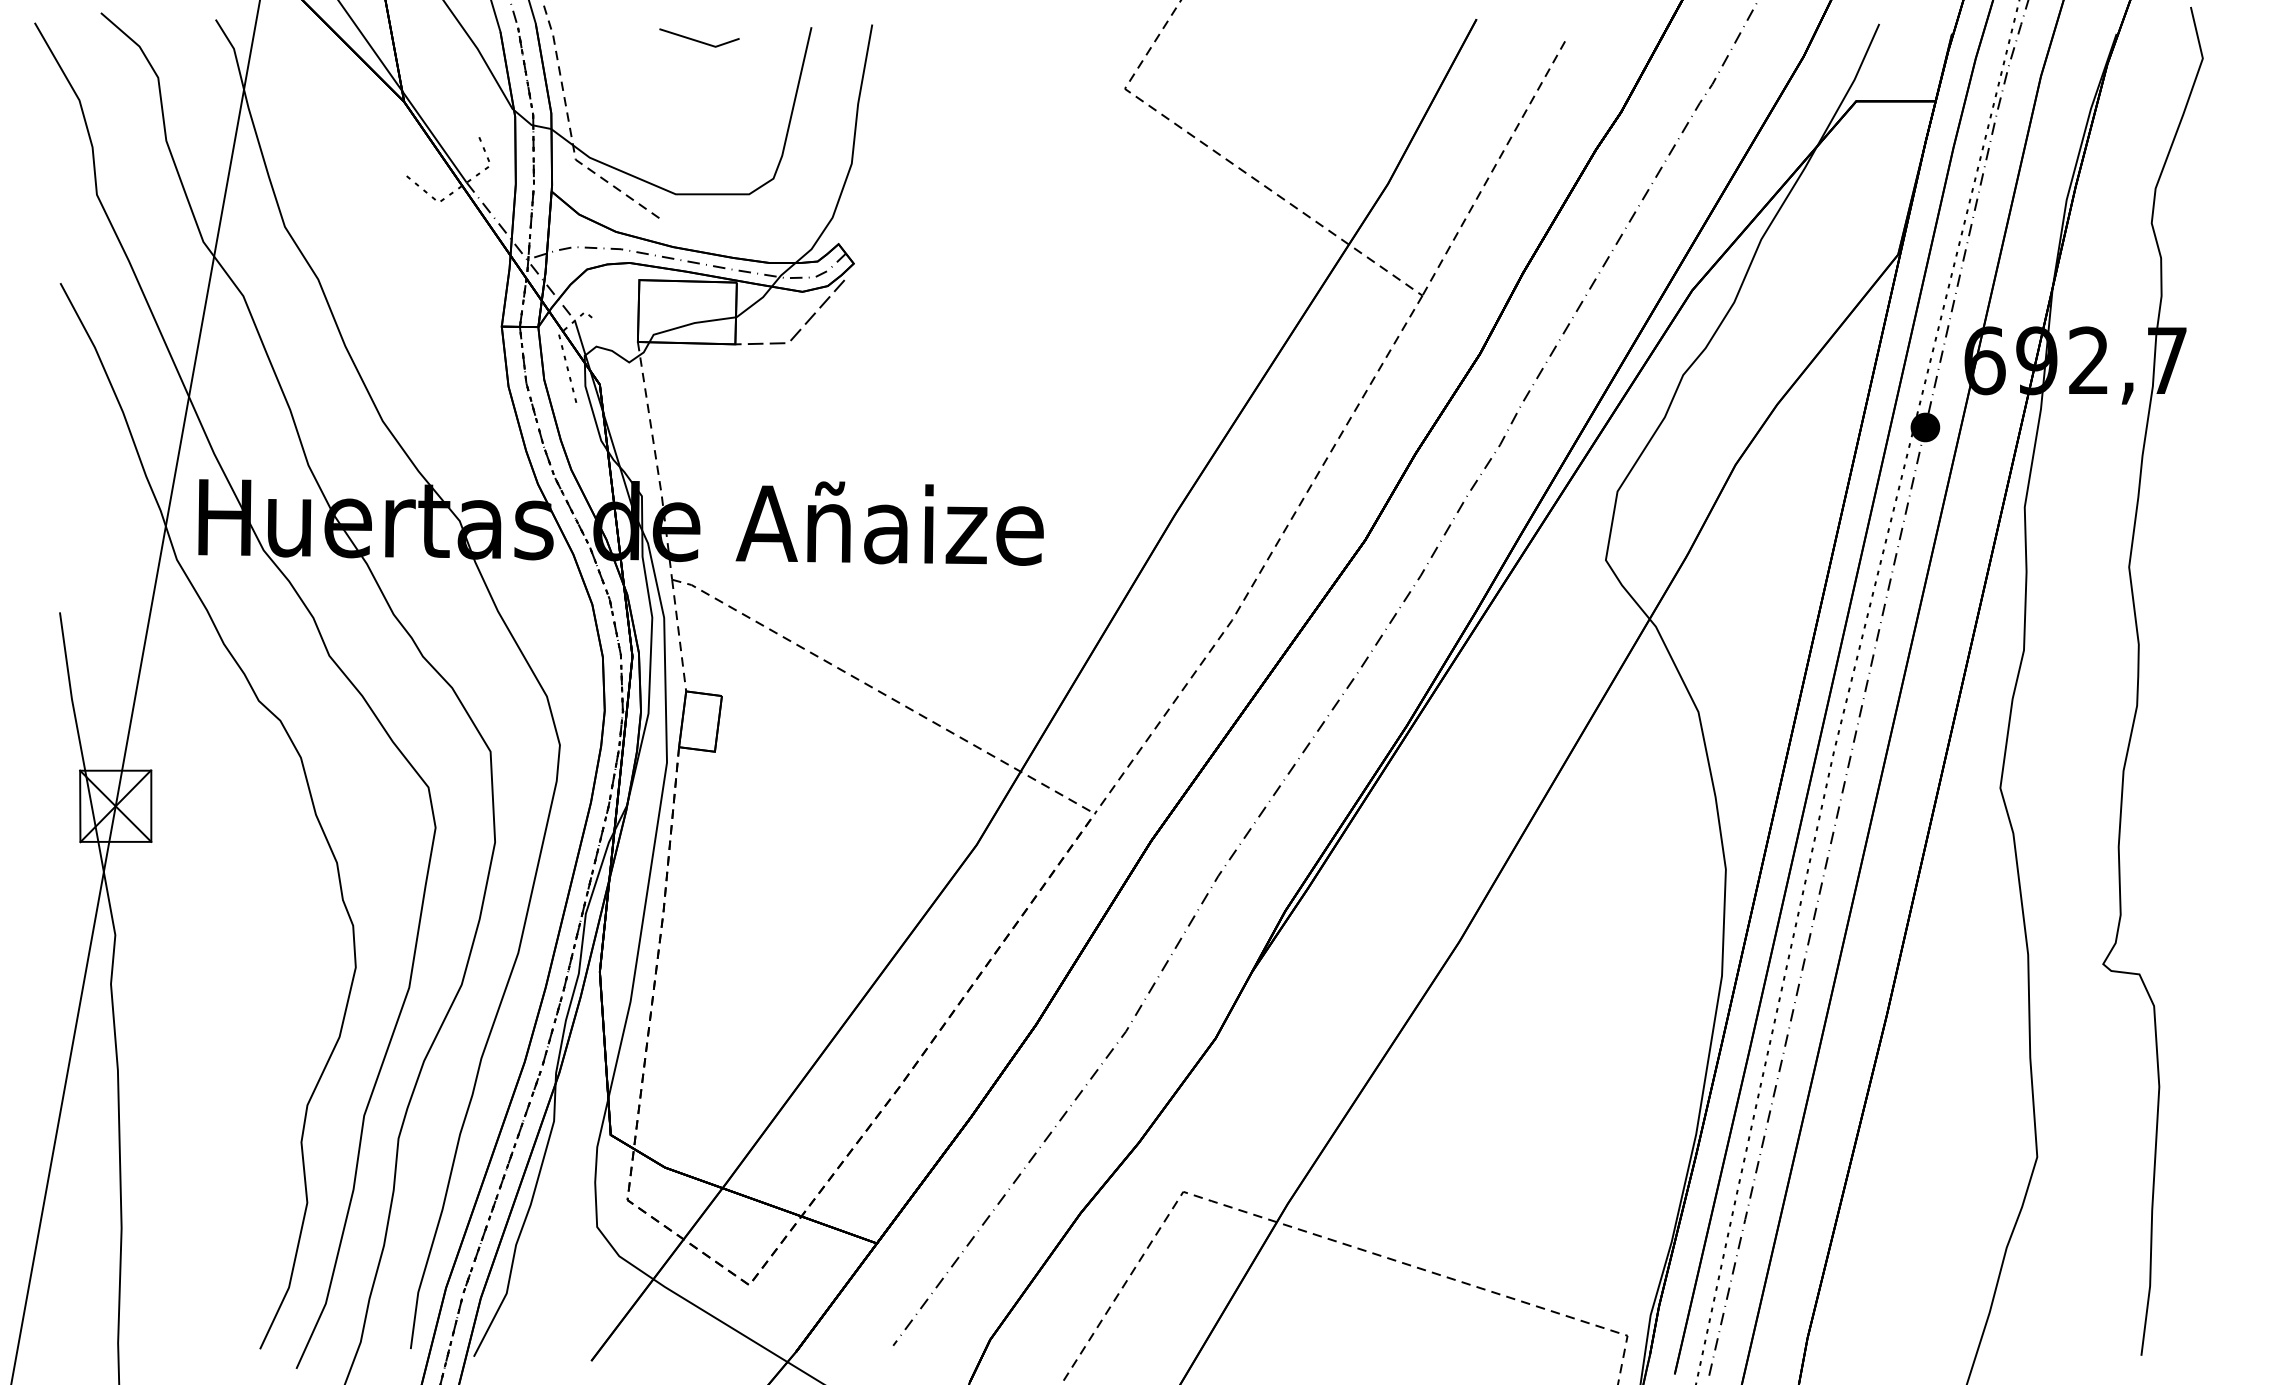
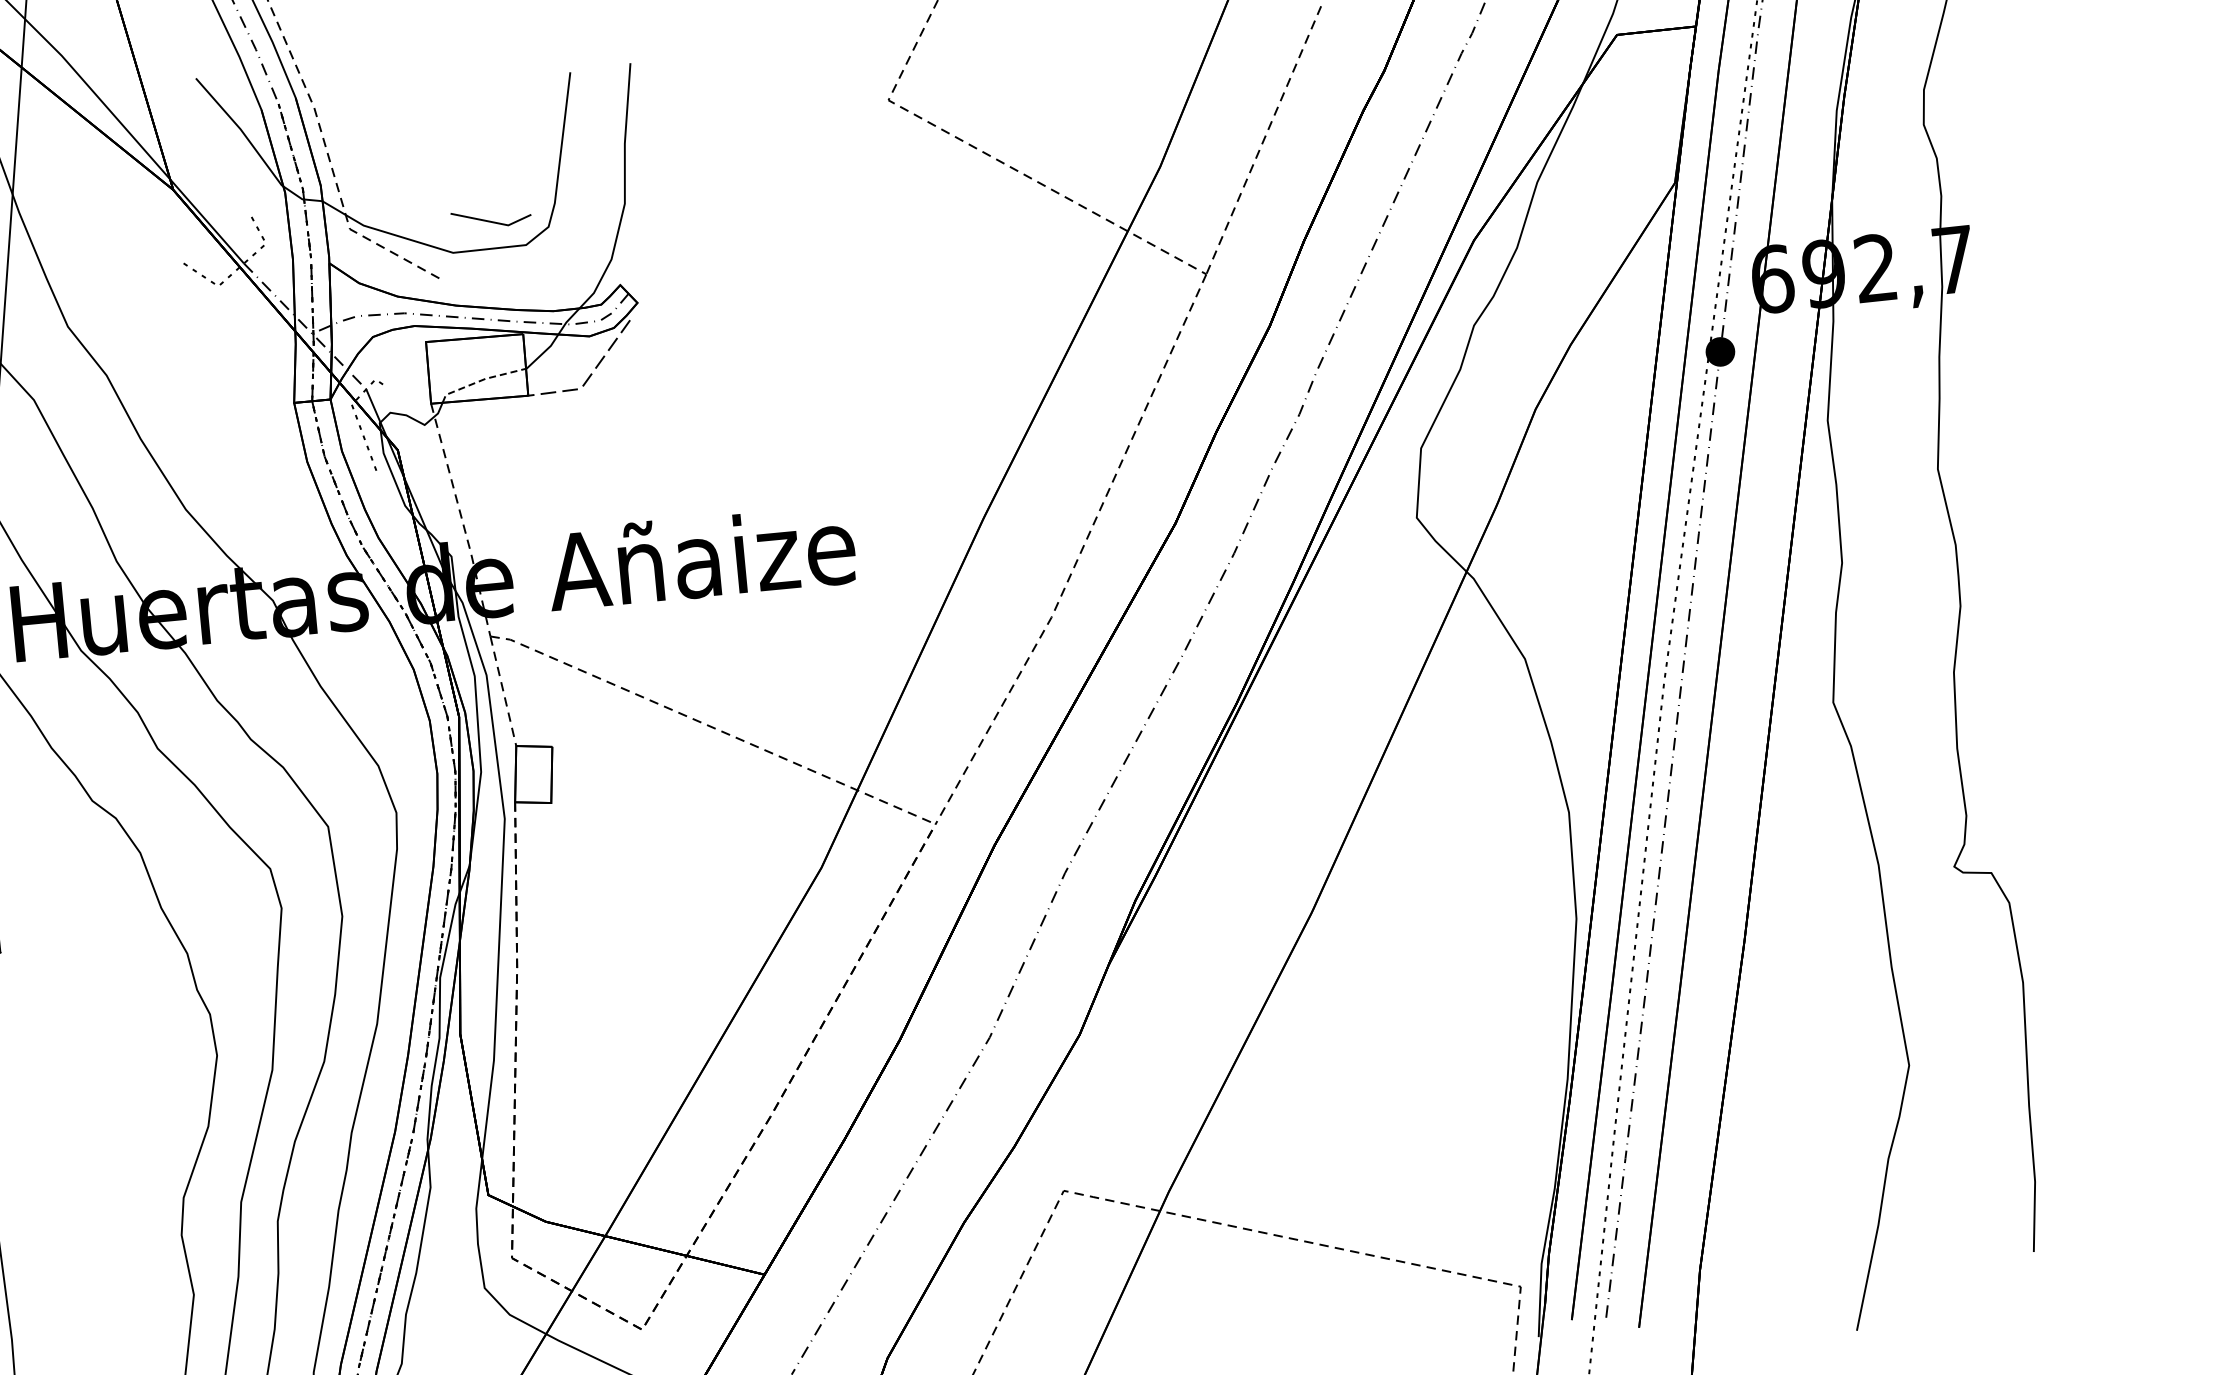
line: (699, 40) -> (491, 220), moved
line: (689, 324) -> (480, 380), solid -> dashed

